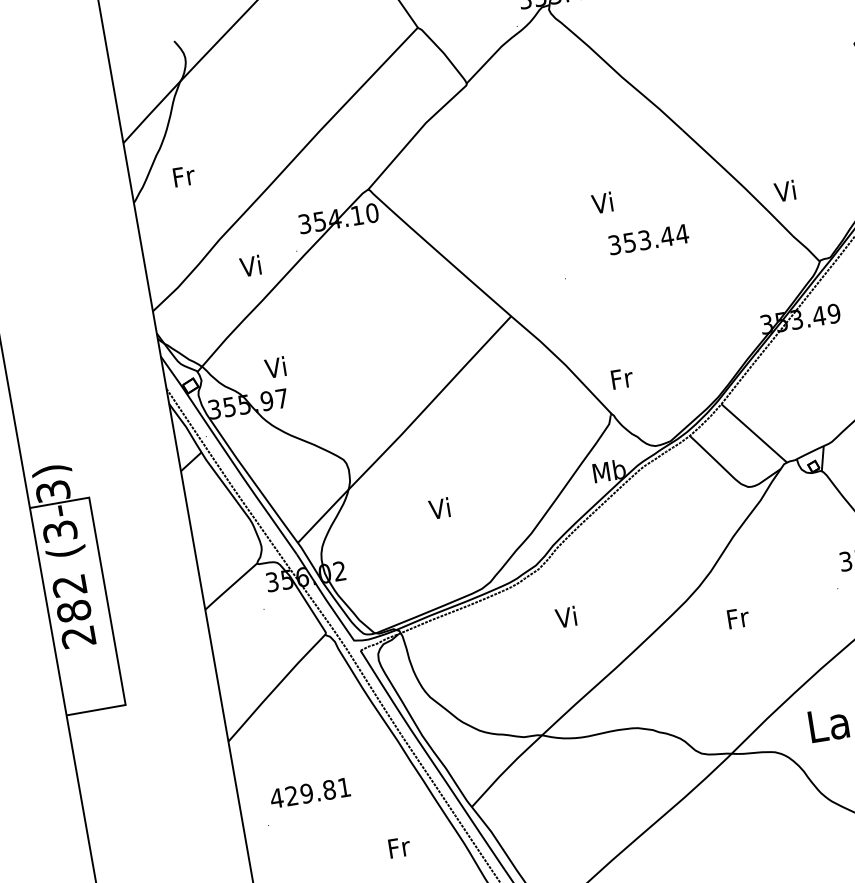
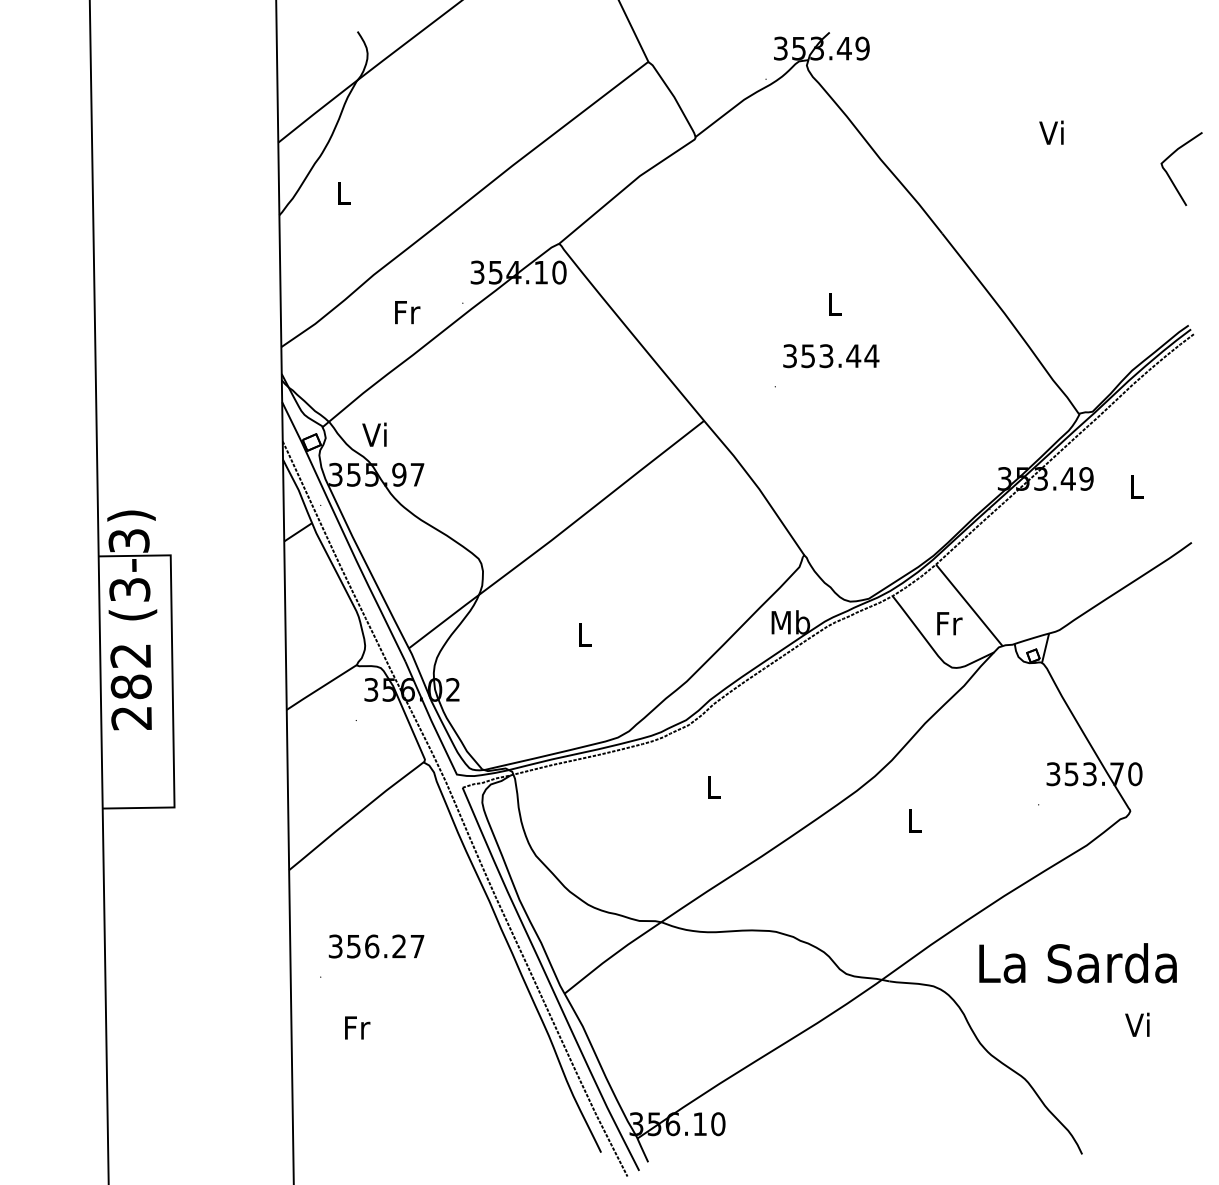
text: (183, 176) -> (343, 193), Fr -> L
text: (784, 191) -> (1051, 132), moved
text: (602, 203) -> (833, 304), Vi -> L
text: (648, 239) -> (831, 356), moved
text: (251, 266) -> (406, 312), Vi -> Fr
text: (275, 367) -> (374, 434), moved
text: (622, 378) -> (949, 623), moved
text: (439, 508) -> (582, 634), Vi -> L
text: (565, 616) -> (711, 786), Vi -> L
text: (738, 617) -> (915, 820), Fr -> L
text: (310, 792) -> (376, 946), 429.81 -> 356.27
text: (399, 847) -> (357, 1027), moved

